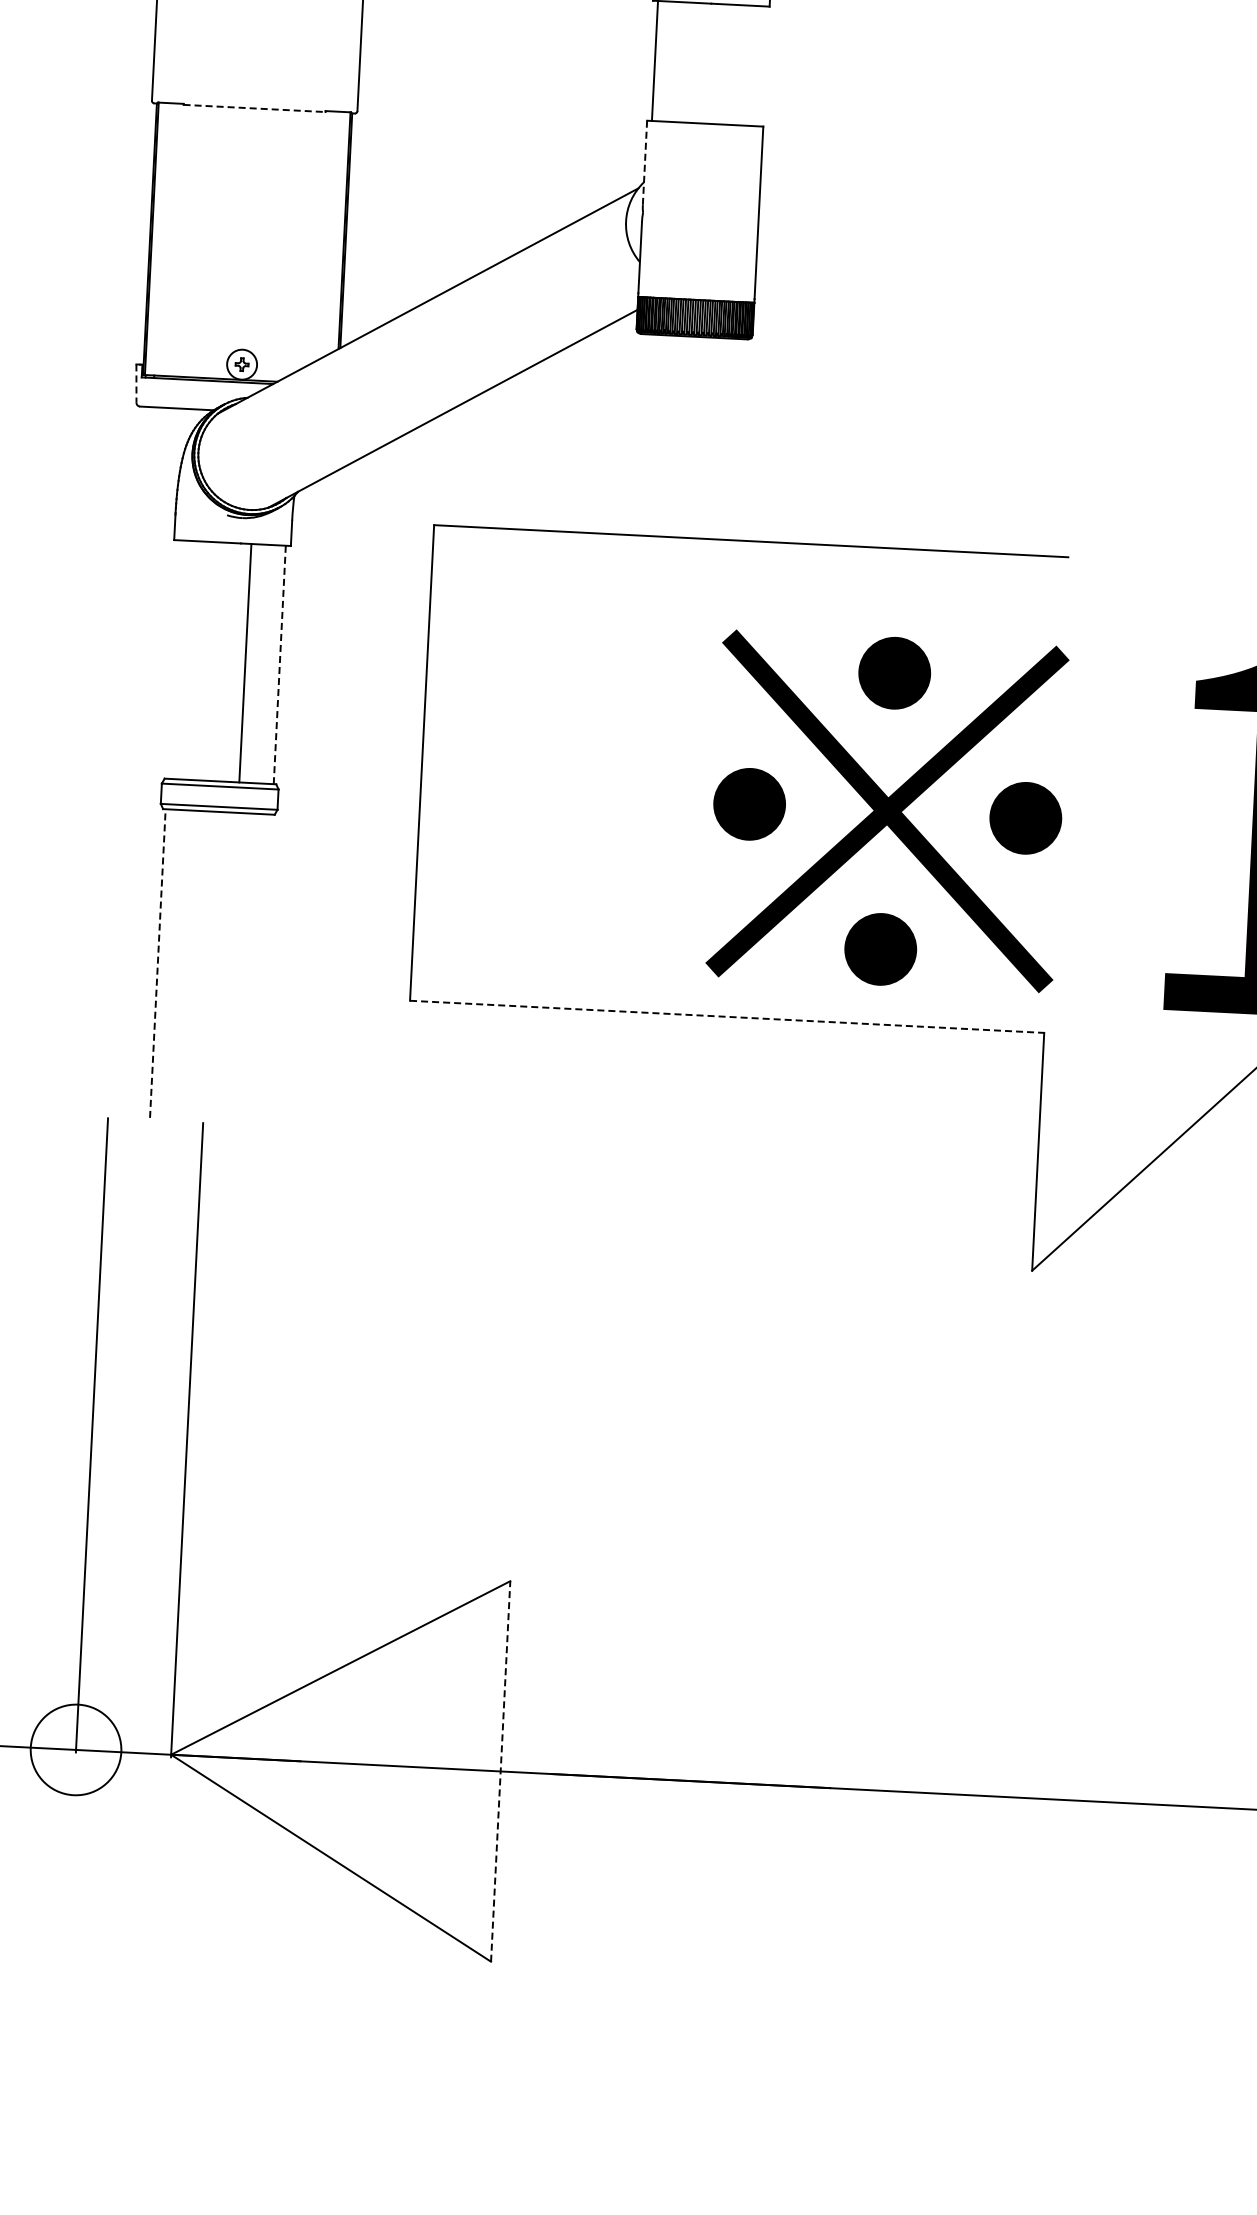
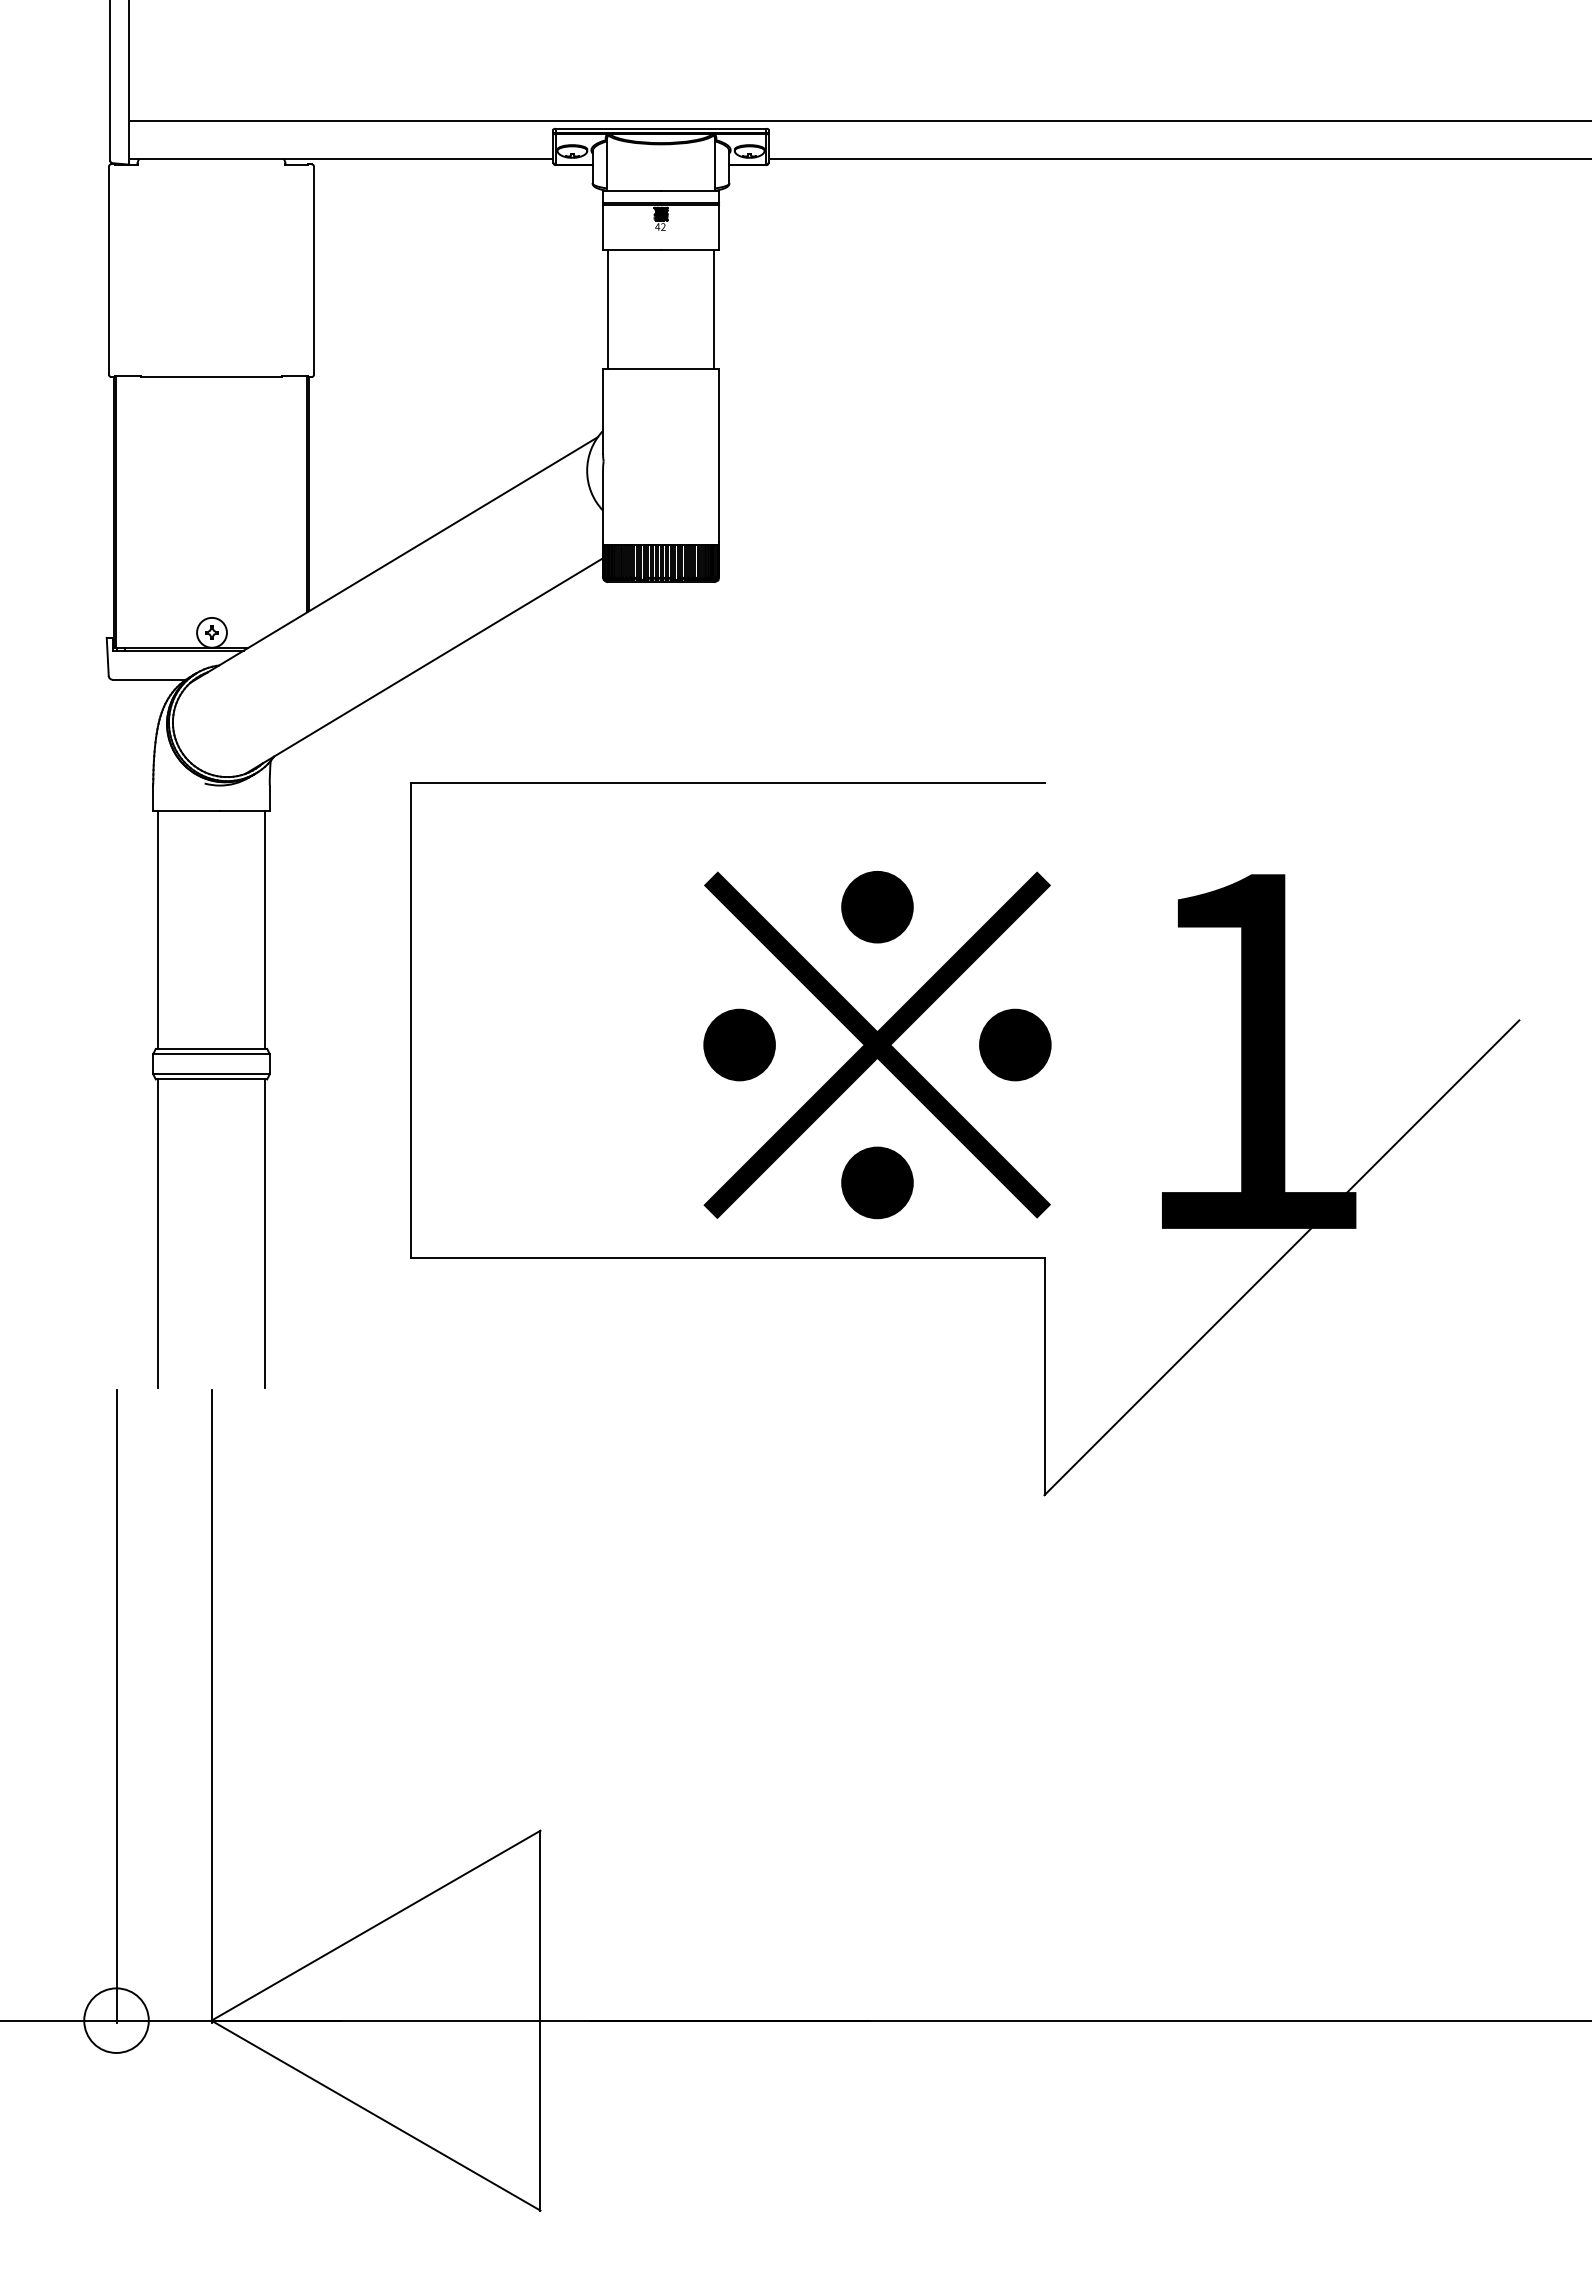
line: (761, 66) -> (714, 309), added
line: (254, 108) -> (211, 377), dashed -> solid
line: (645, 163) -> (603, 412), dashed -> solid
line: (136, 384) -> (107, 657), dashed -> solid
line: (245, 662) -> (158, 929), moved
line: (279, 664) -> (264, 929), dashed -> solid
line: (158, 962) -> (158, 1232), dashed -> solid
line: (264, 969) -> (264, 1233), added
line: (726, 1016) -> (727, 1257), dashed -> solid
circle: (76, 1749) -> (116, 2020), size x0.71
line: (500, 1771) -> (540, 2020), dashed -> solid

